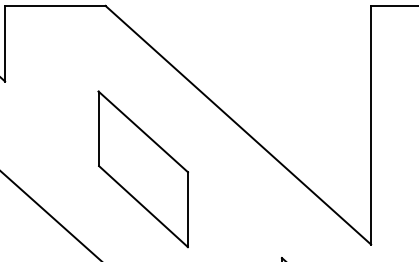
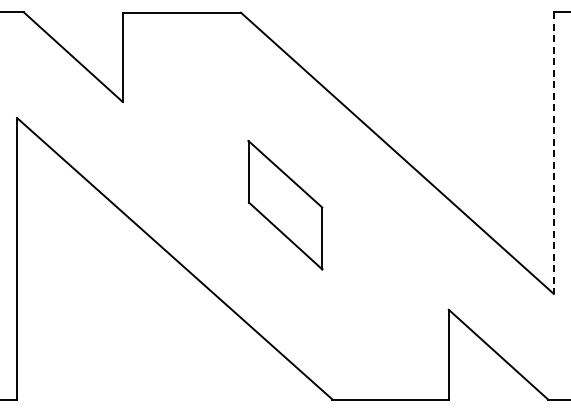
line: (370, 125) -> (553, 153), solid -> dashed
part: (143, 168) -> (285, 204), size x0.7

